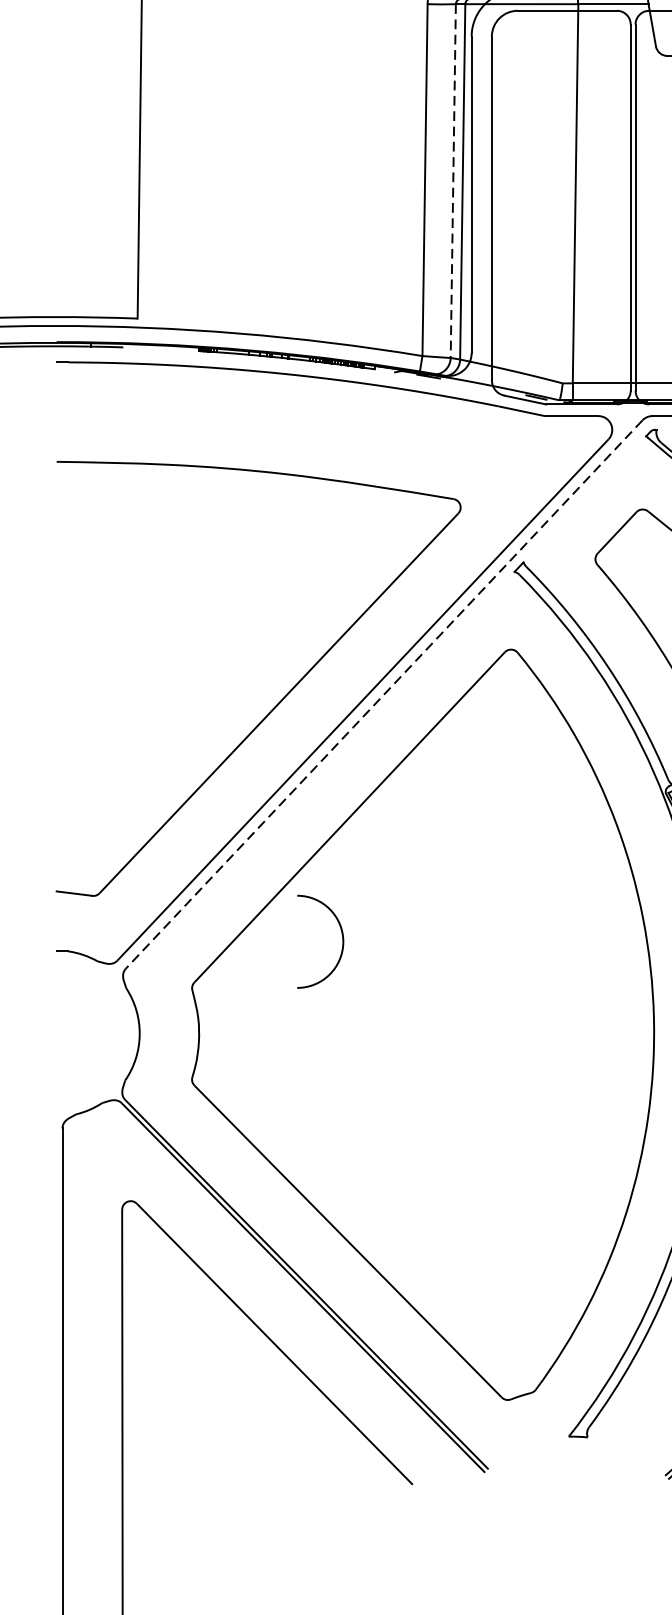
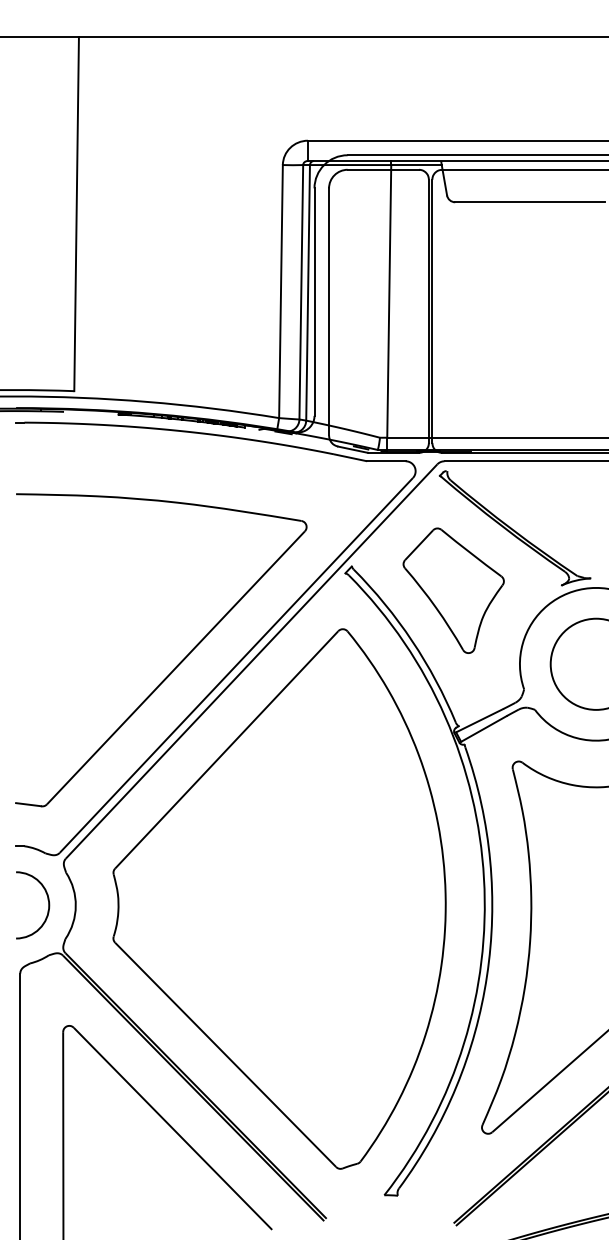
line: (453, 181) -> (301, 292), dashed -> solid
line: (384, 694) -> (251, 661), dashed -> solid
arc: (340, 935) -> (47, 900), moved

